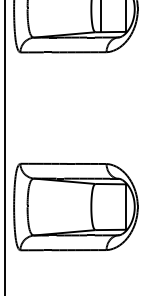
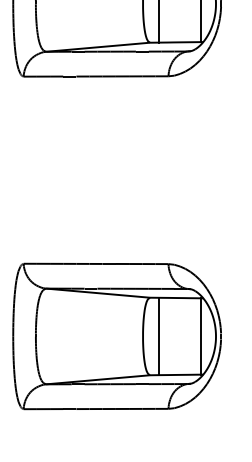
line: (100, 206) -> (158, 335), added

